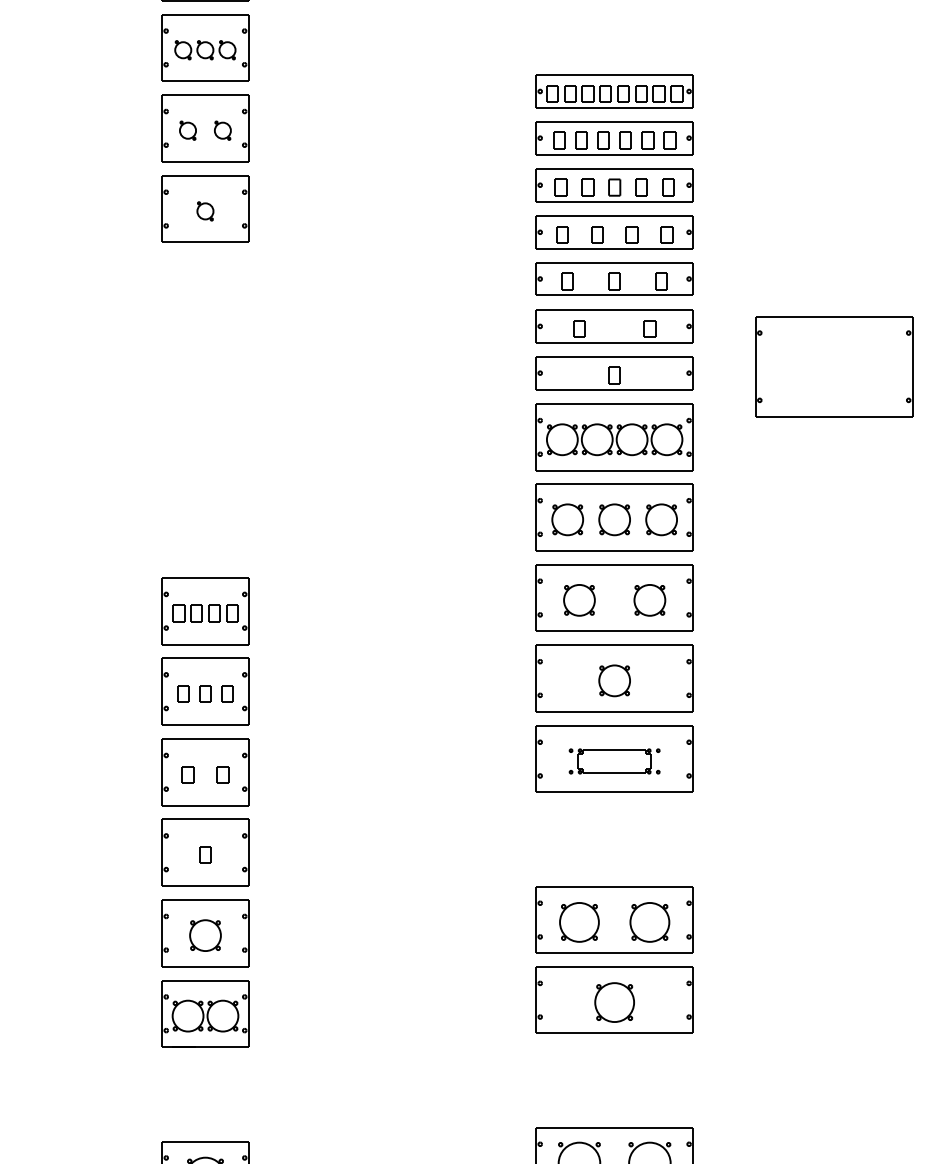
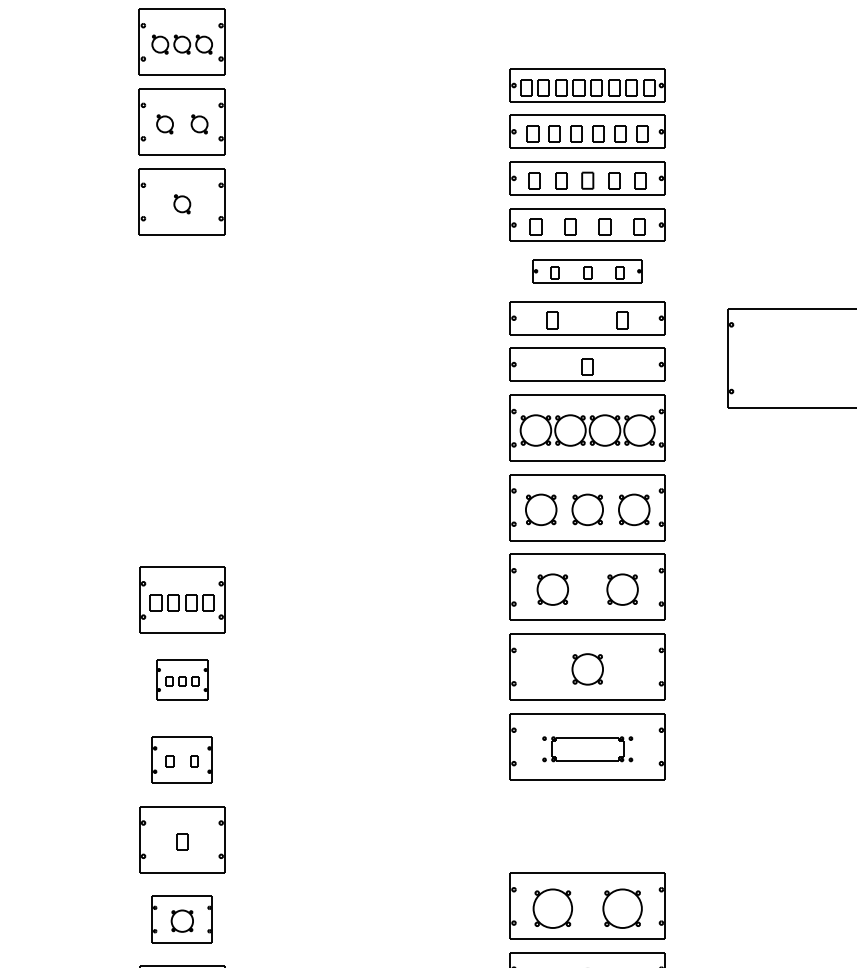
part: (614, 278) -> (587, 270), size x0.7
part: (205, 691) -> (182, 679), size x0.6
part: (205, 772) -> (182, 760), size x0.7
part: (205, 933) -> (182, 919), size x0.7

